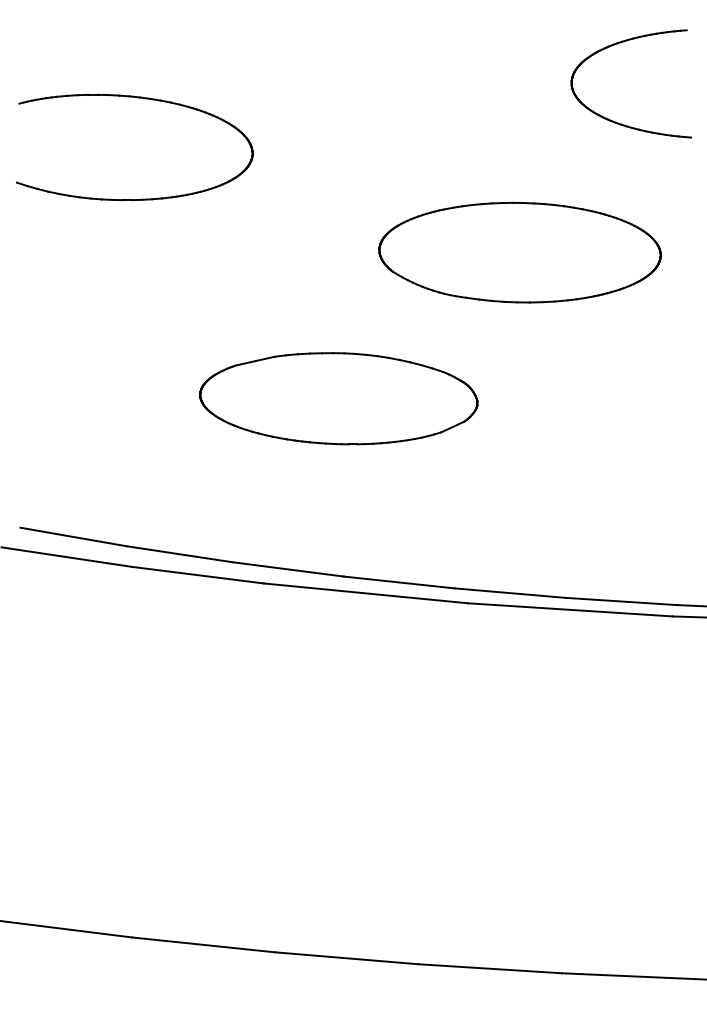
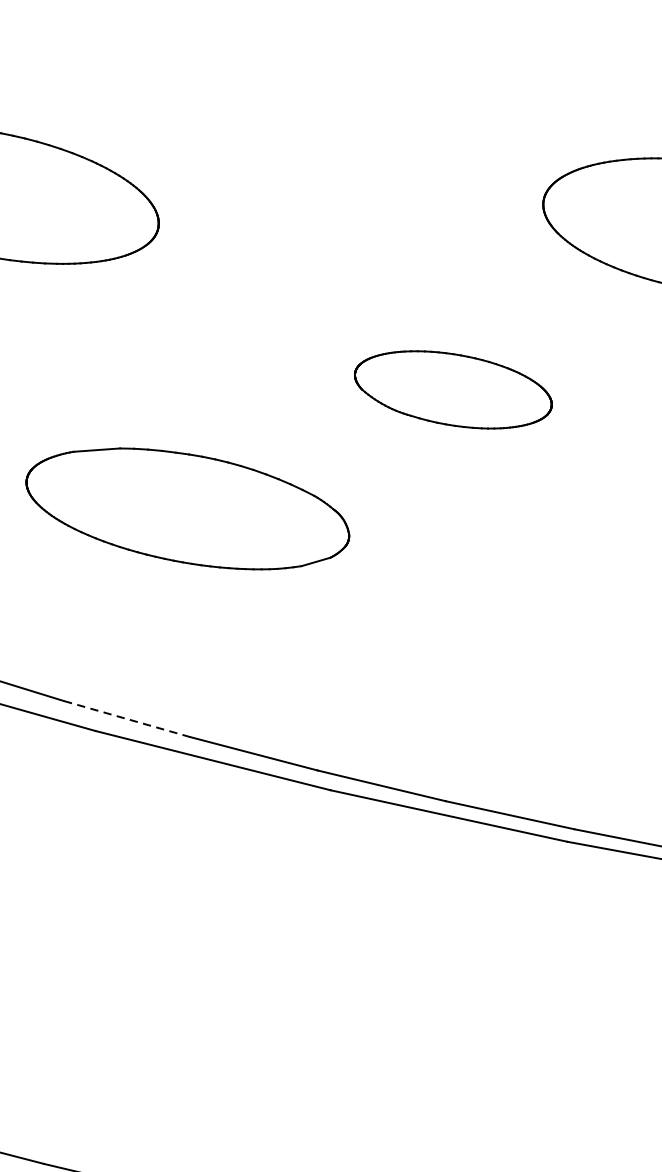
part: (519, 252) -> (452, 389), size x0.6
part: (338, 398) -> (187, 508), moved
line: (288, 569) -> (127, 719), solid -> dashed

